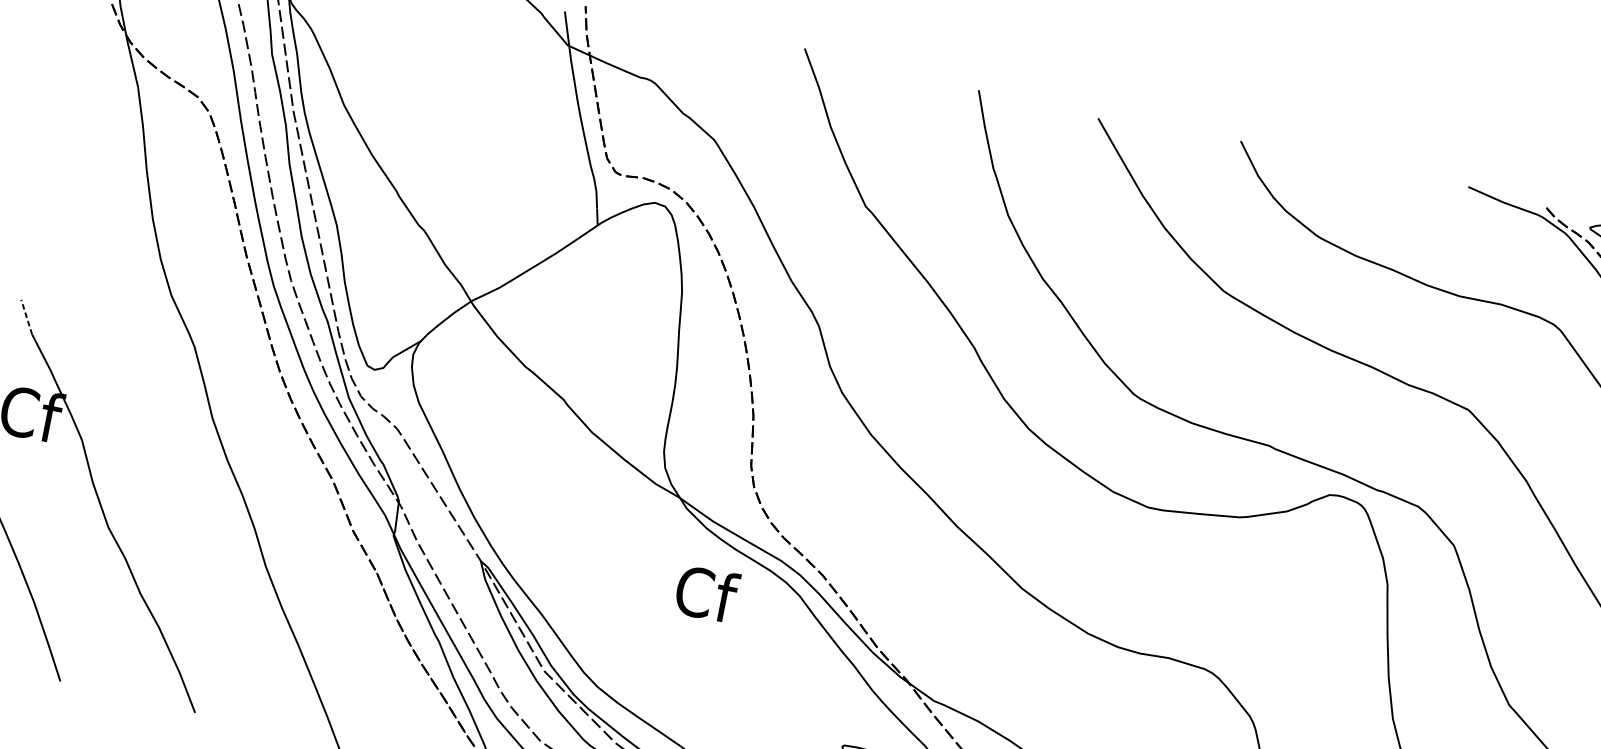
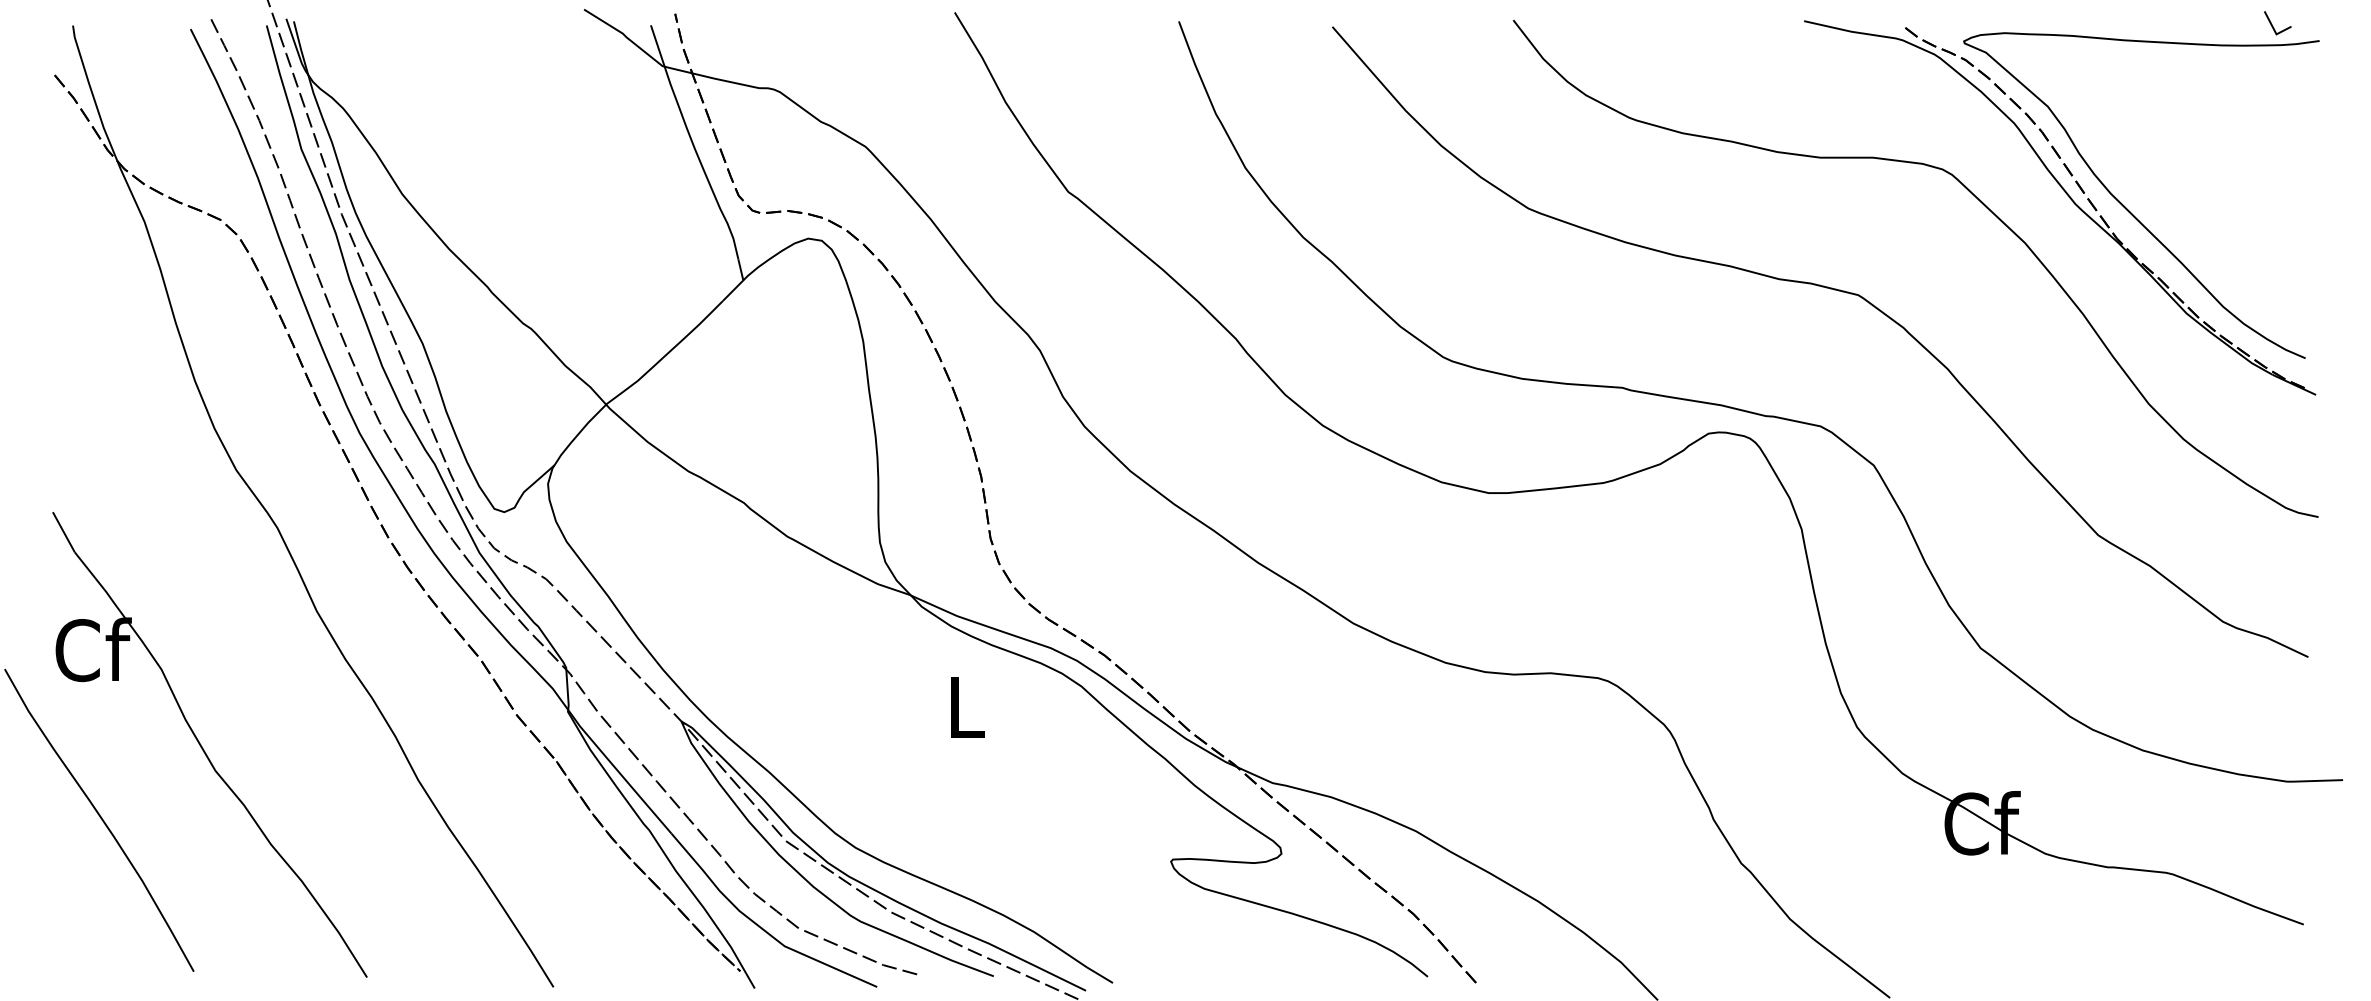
line: (26, 317) -> (63, 532), dashed -> solid
text: (707, 593) -> (967, 706), Cf -> L

